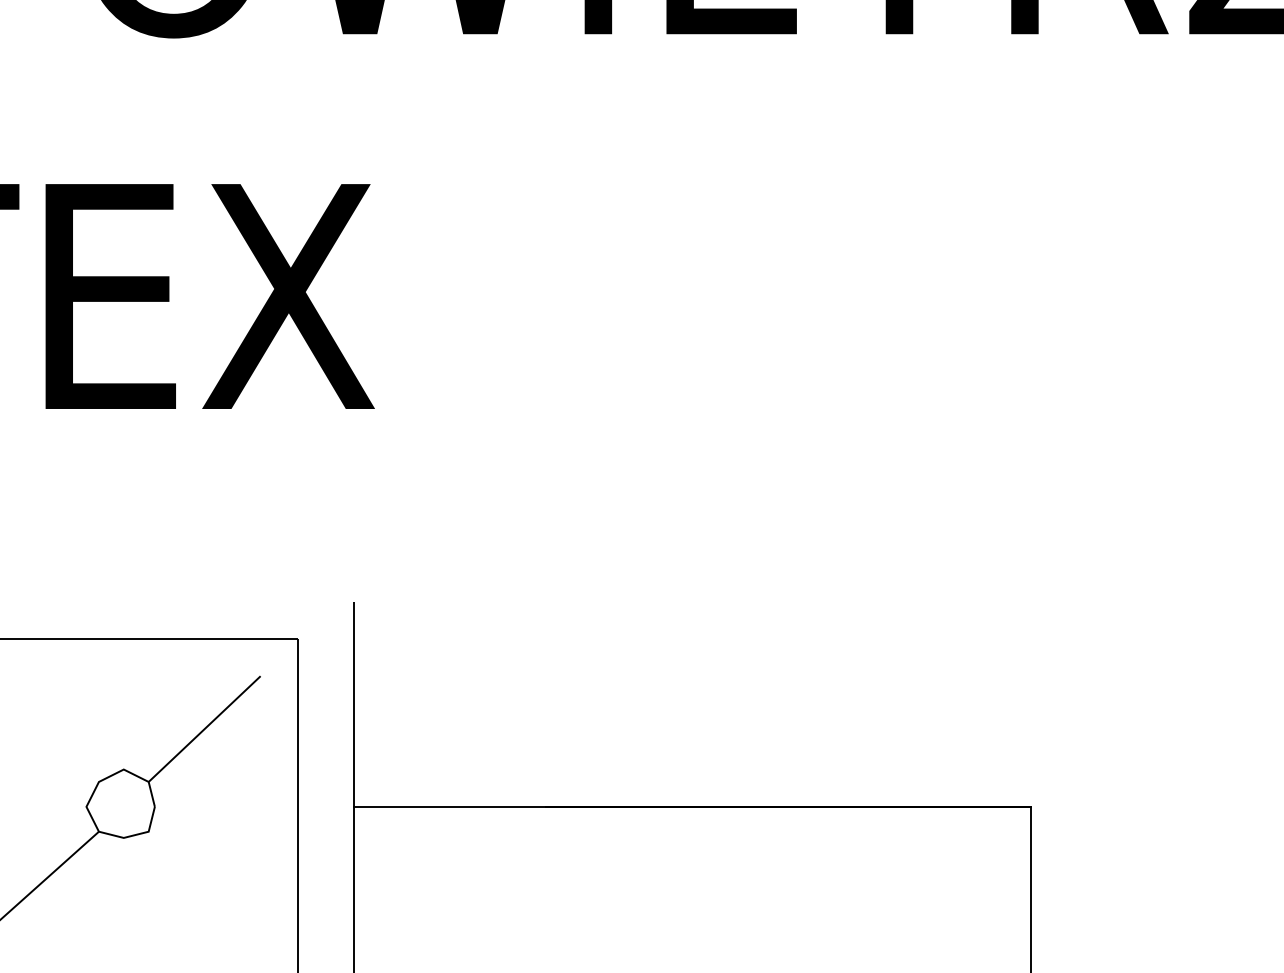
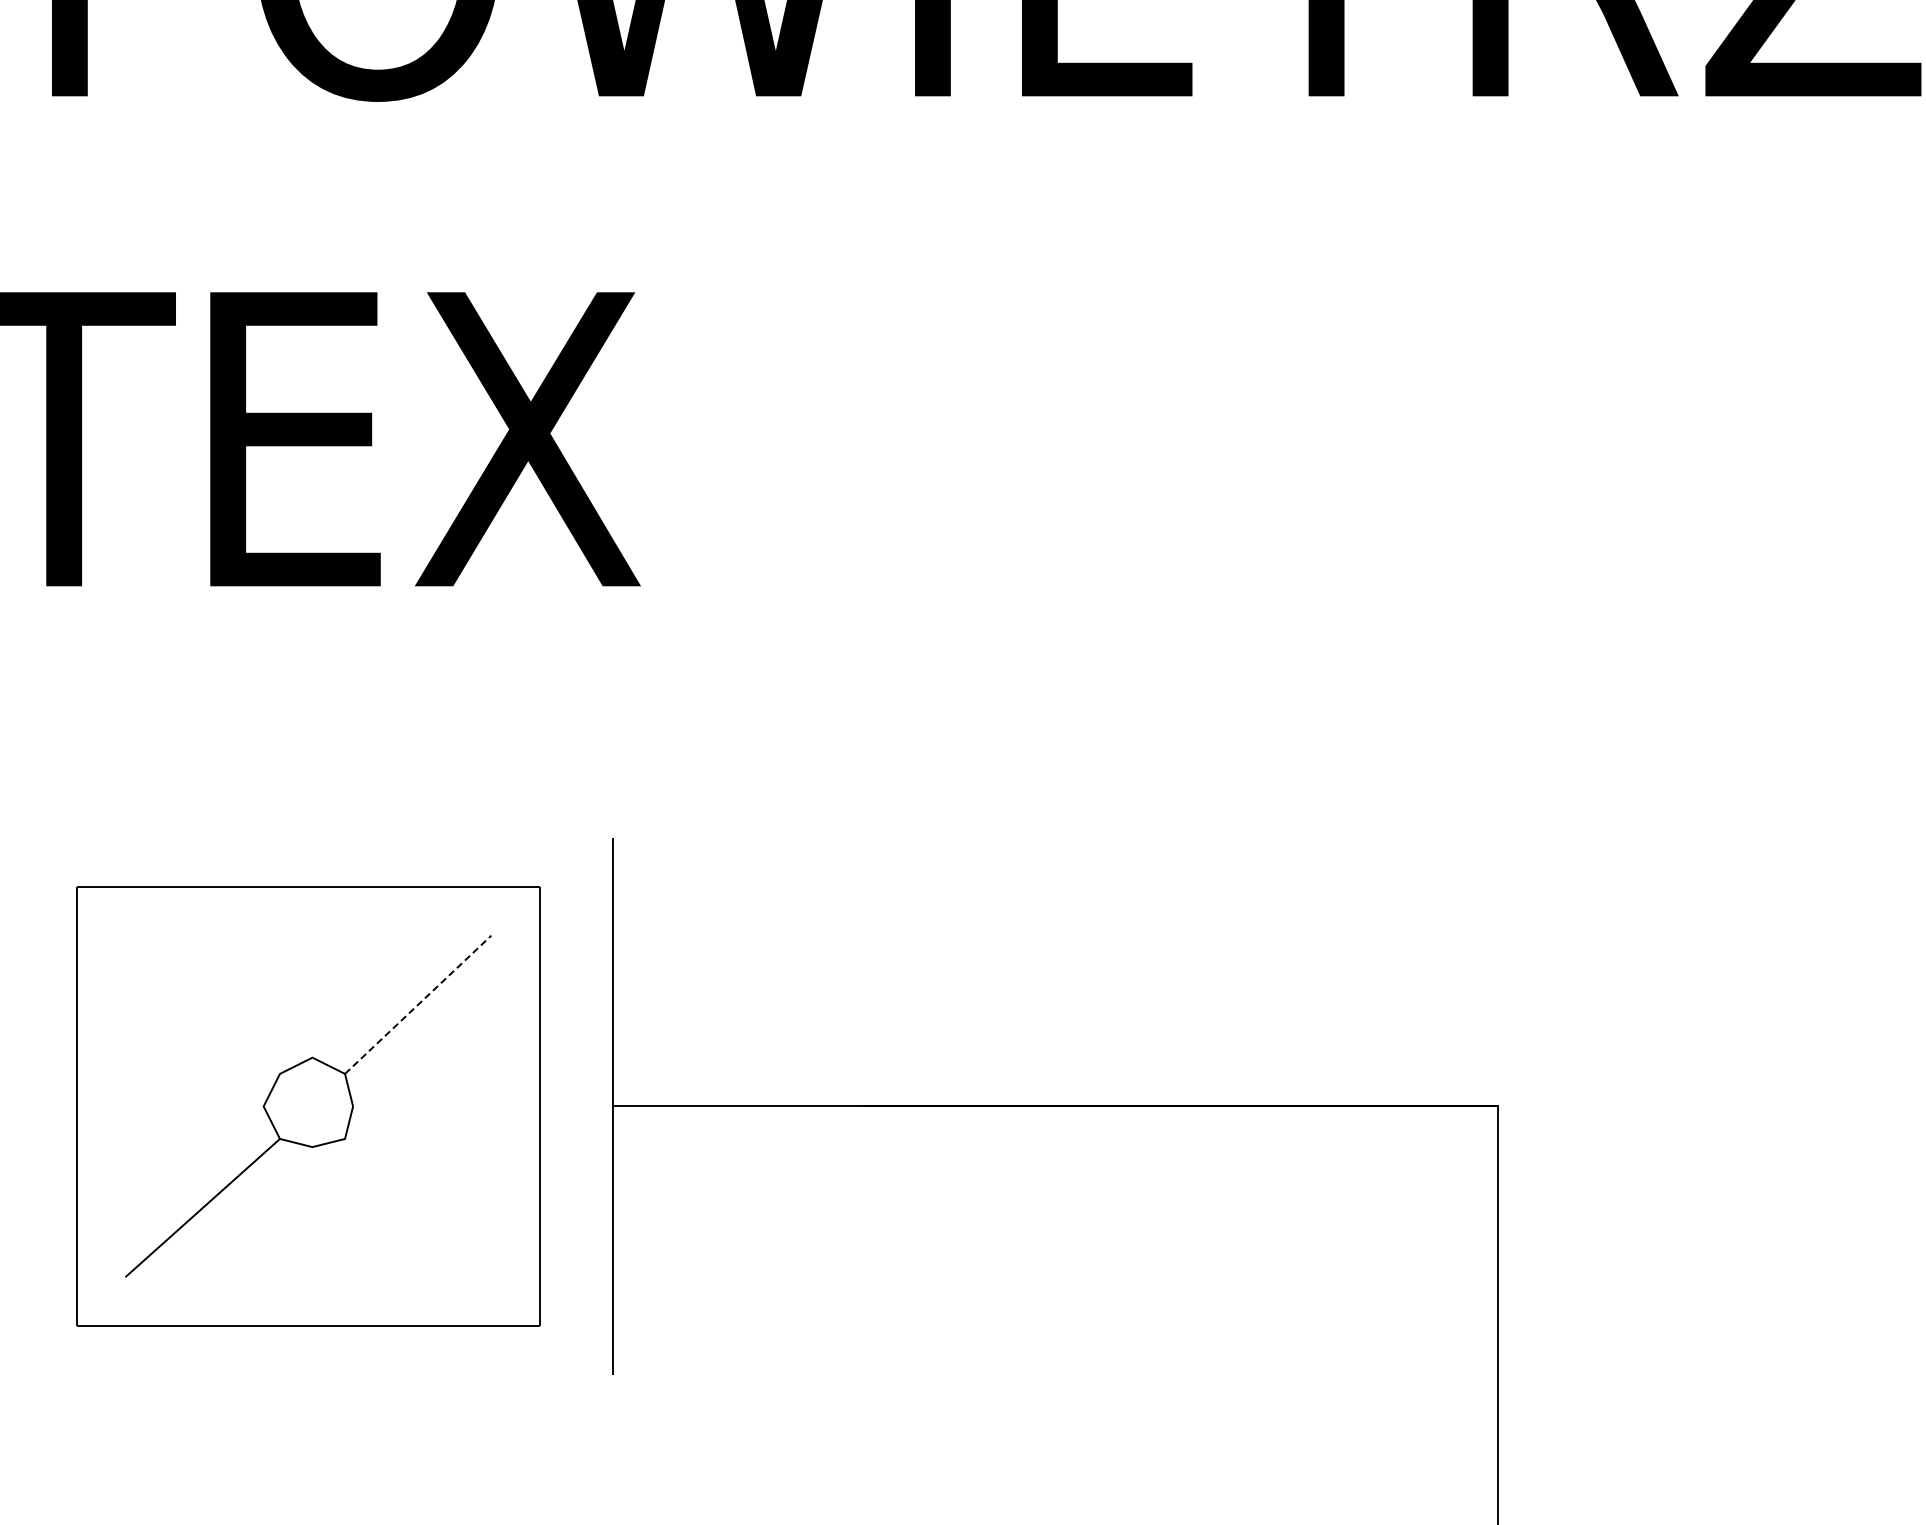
line: (204, 728) -> (418, 1004), solid -> dashed

